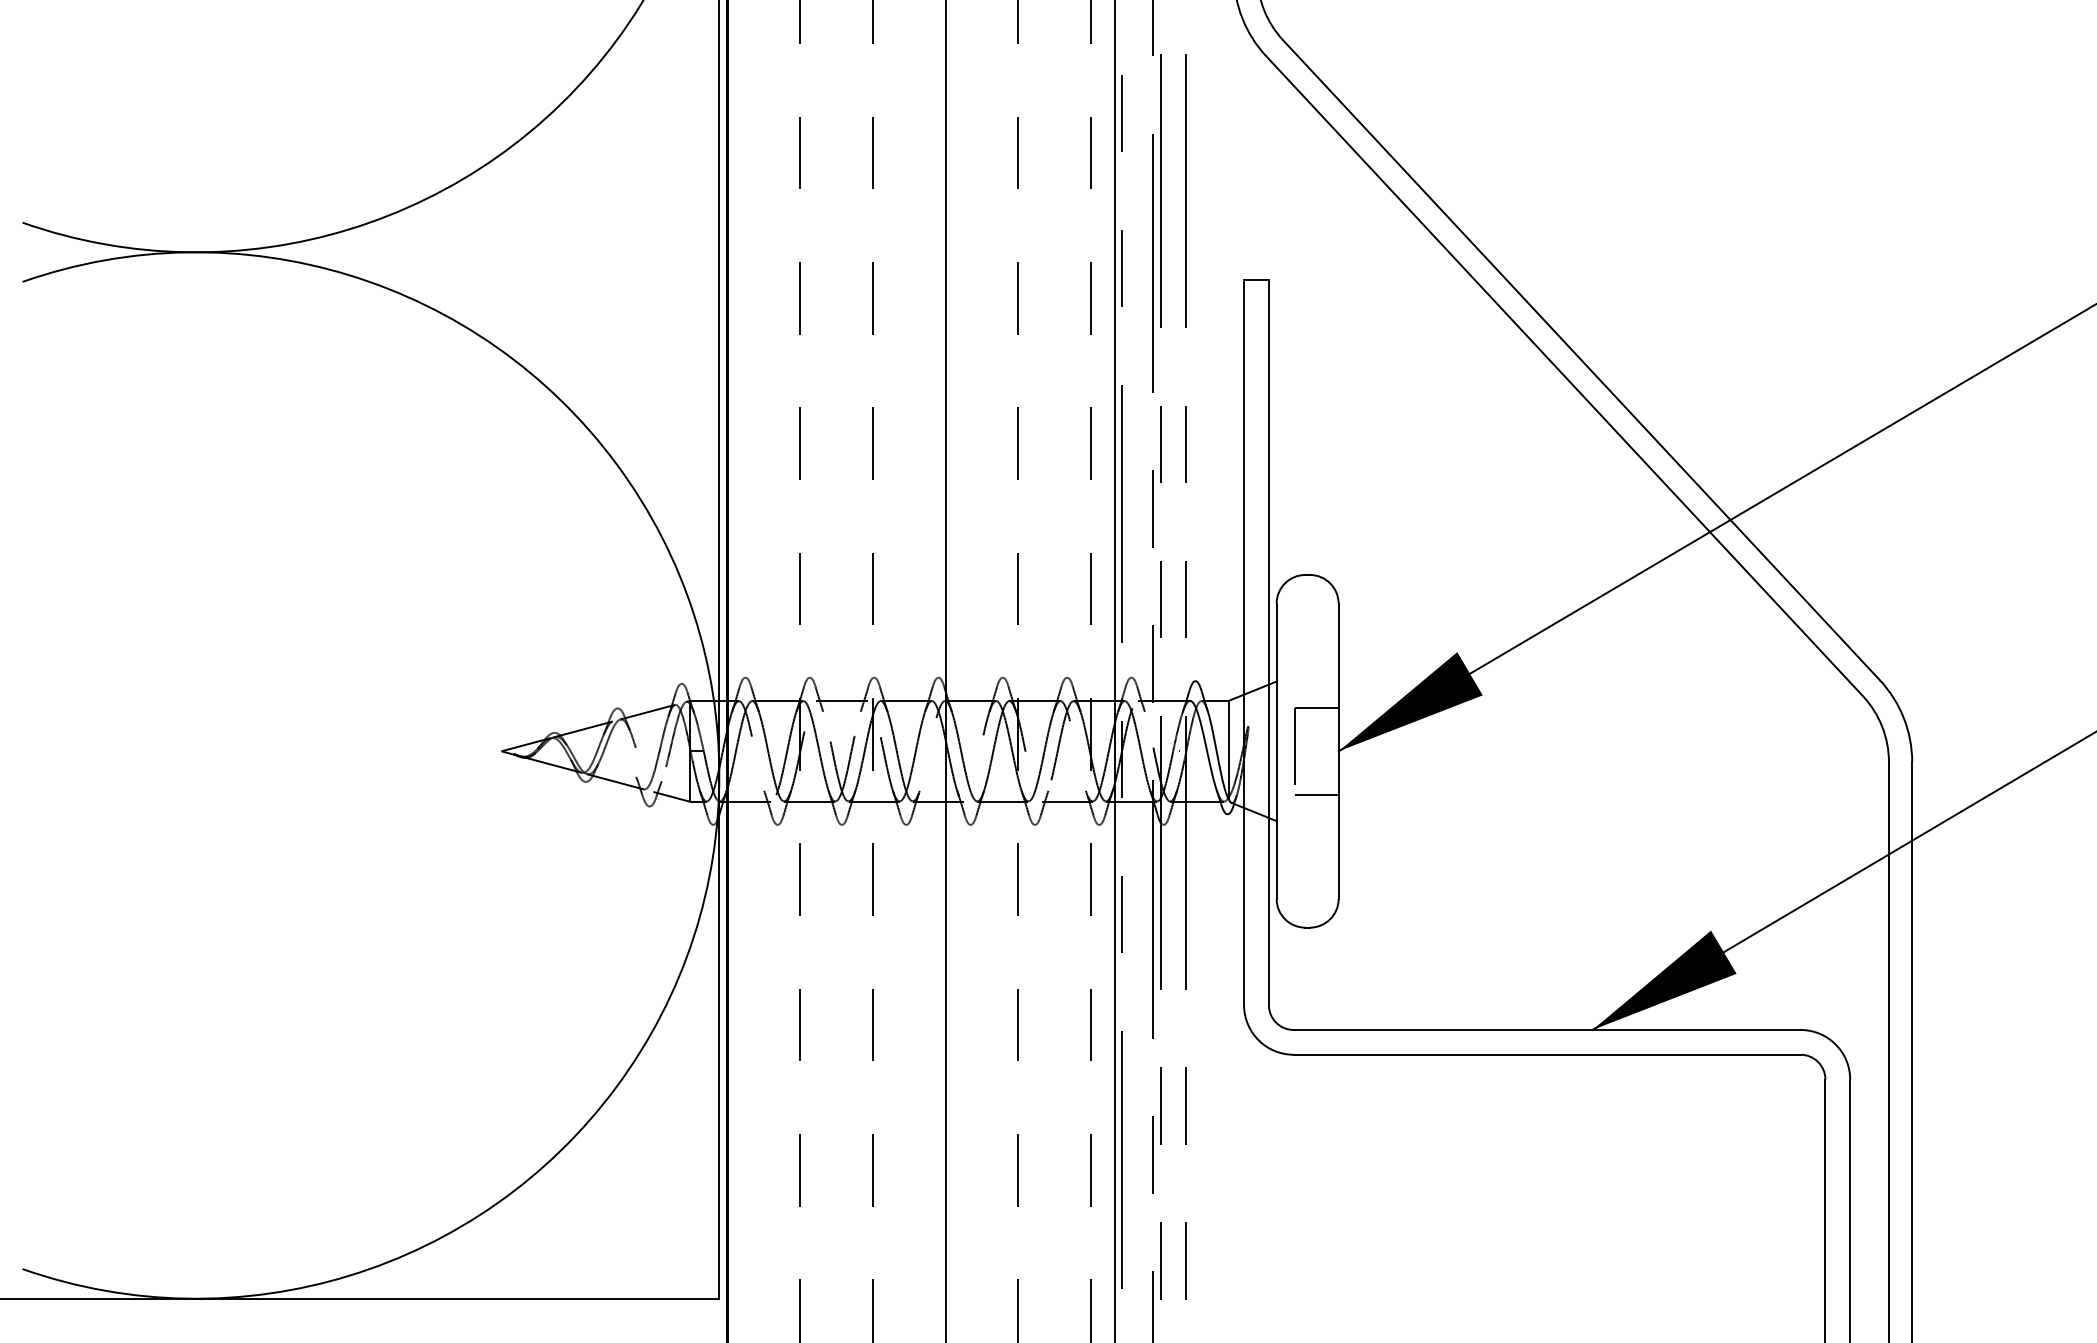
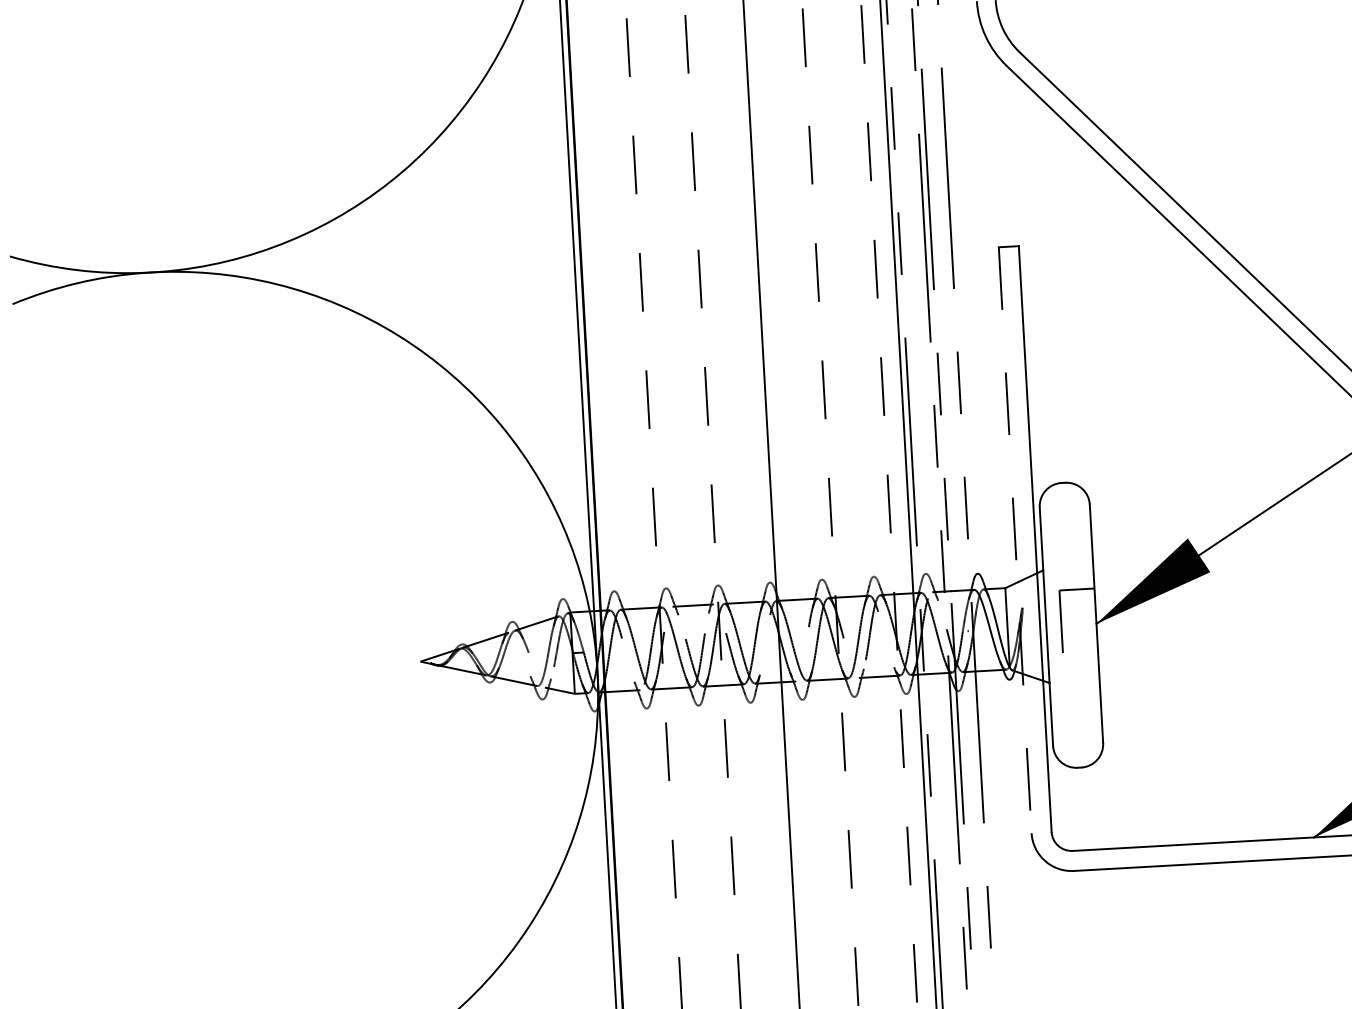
line: (1244, 642) -> (1015, 540), solid -> dashed
line: (1316, 795) -> (1080, 660), removed

